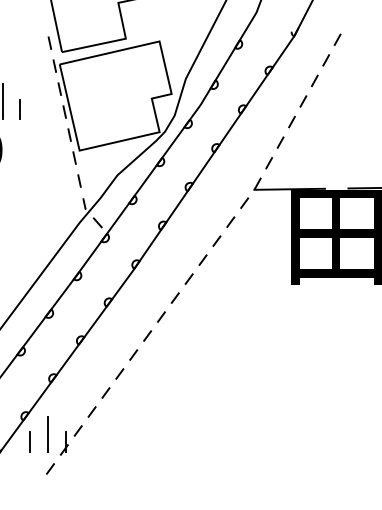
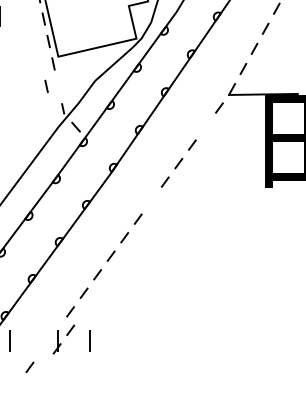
line: (79, 180) -> (46, 85), moved
line: (230, 221) -> (205, 125), removed
line: (174, 297) -> (150, 200), removed
line: (48, 433) -> (28, 332), removed
part: (70, 440) -> (63, 339), moved
line: (111, 441) -> (89, 340), added

